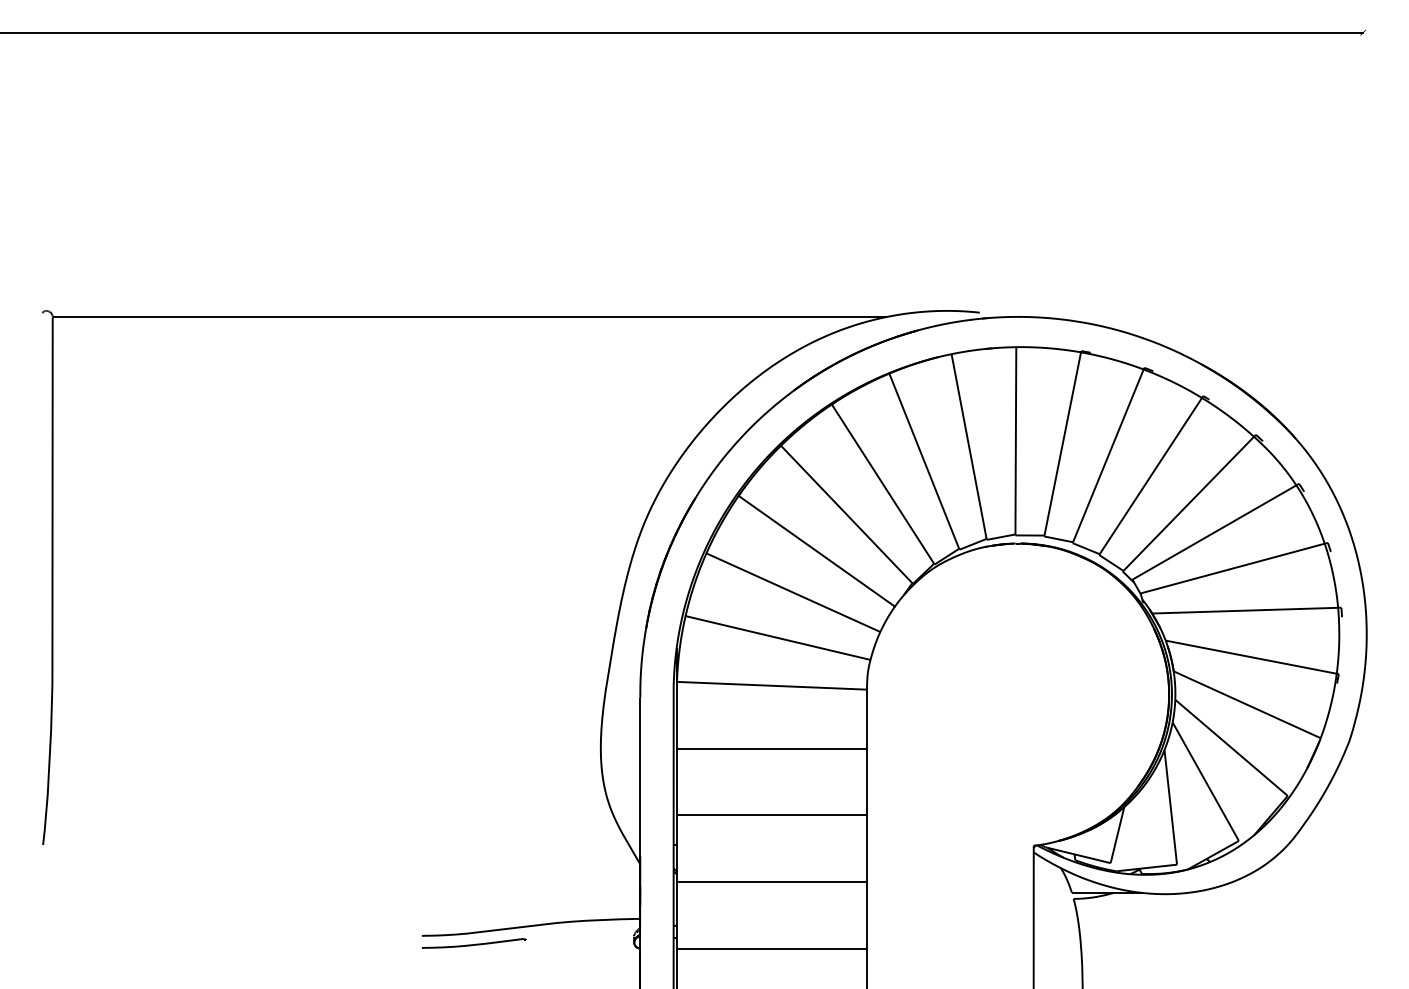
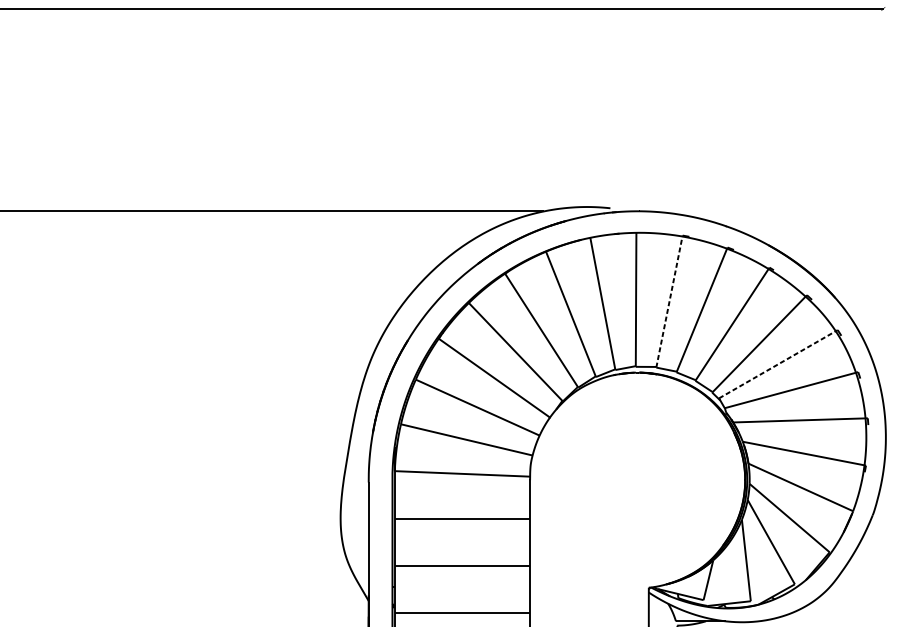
line: (1062, 443) -> (669, 301), solid -> dashed
line: (1216, 531) -> (778, 364), solid -> dashed

